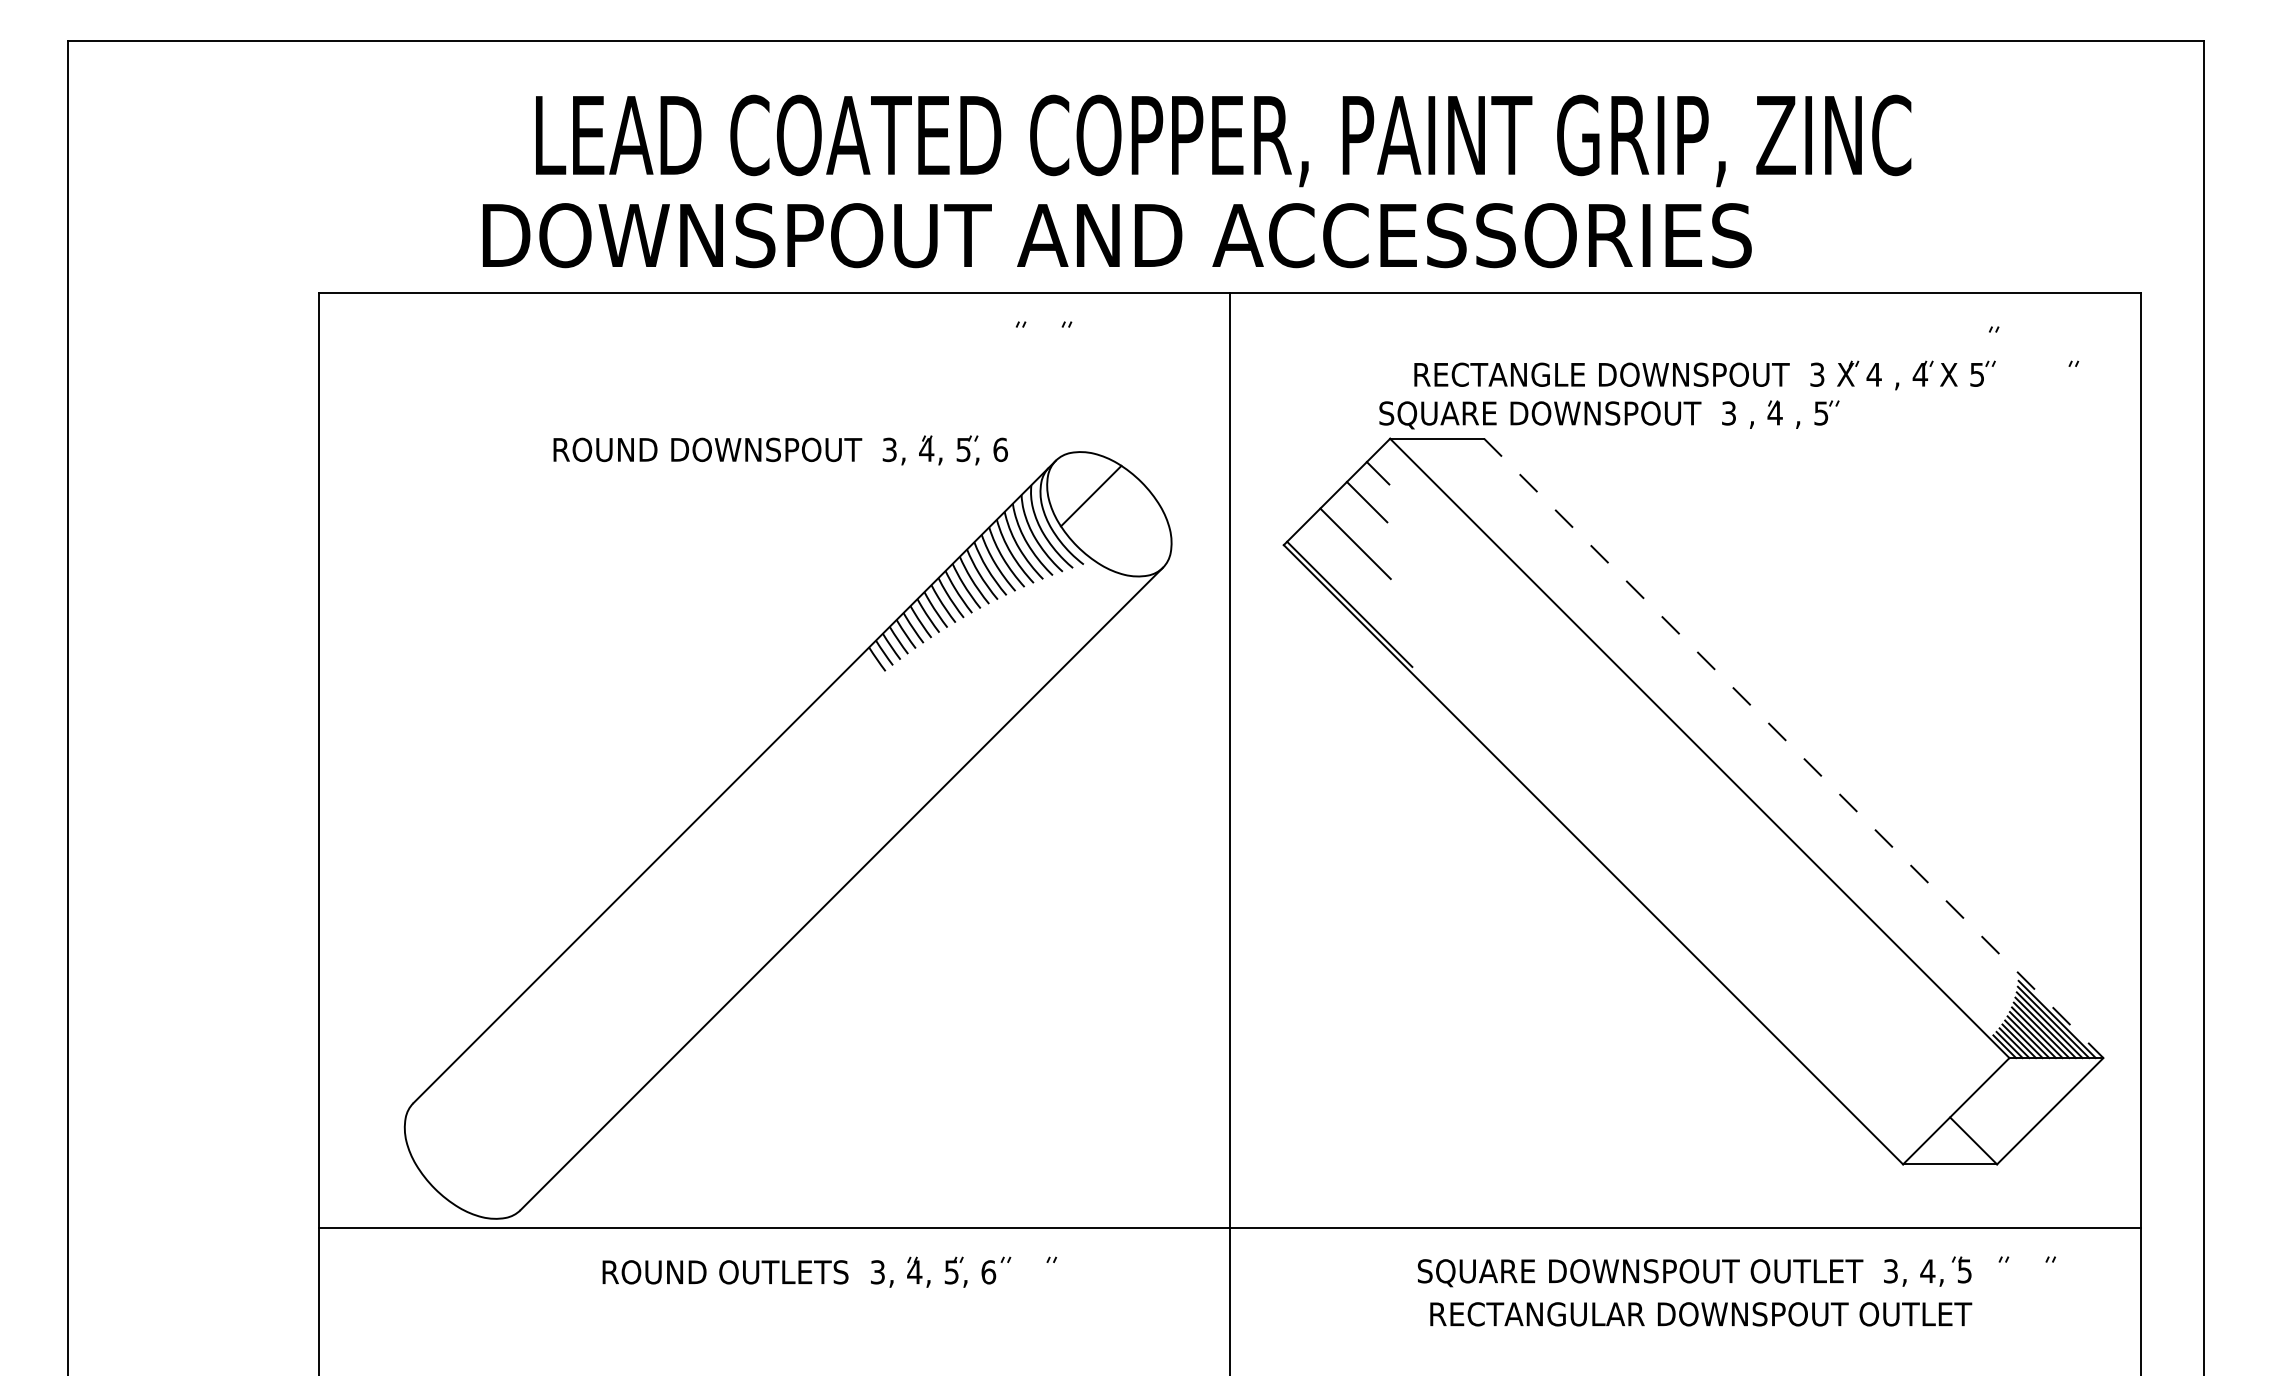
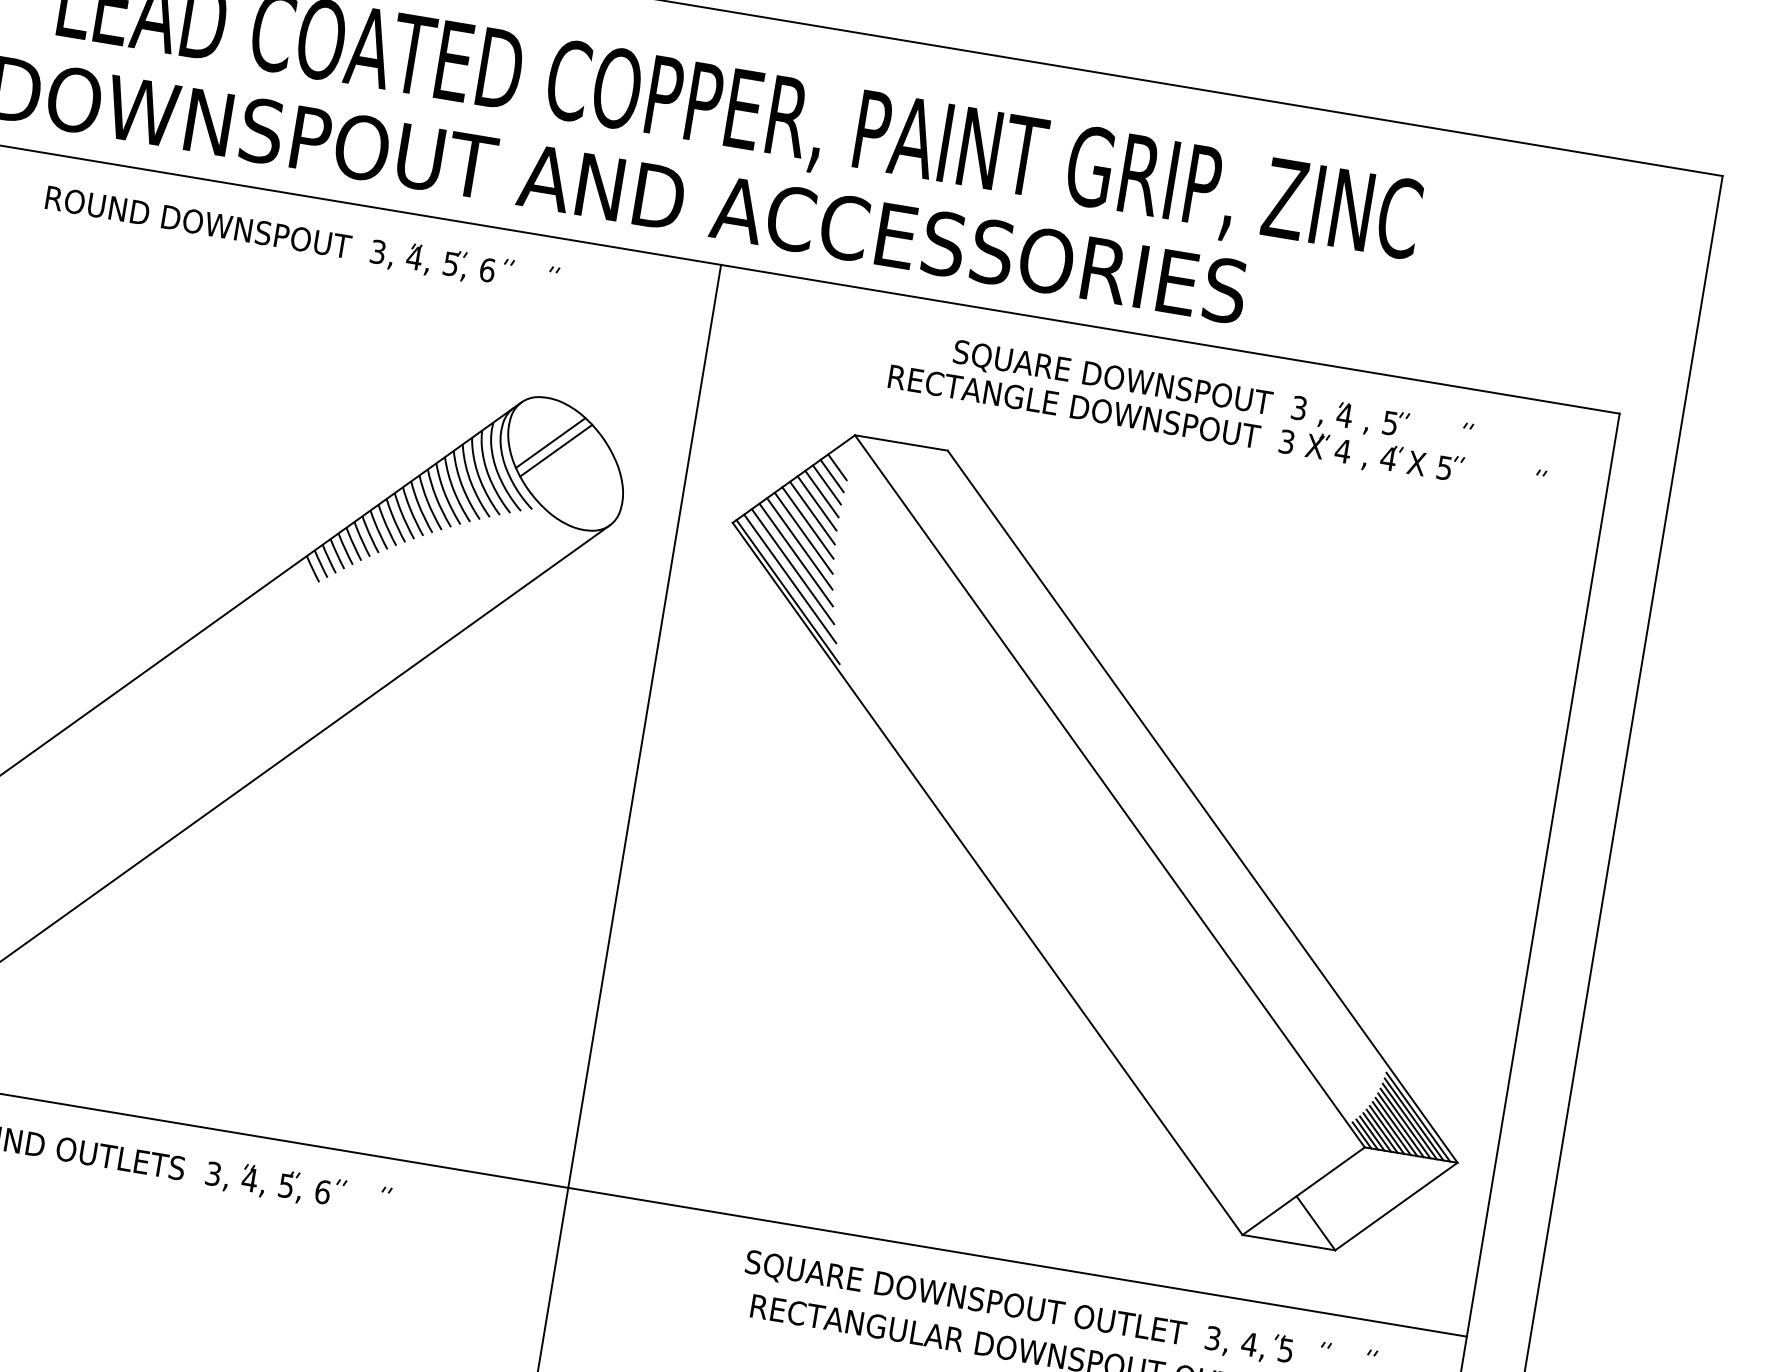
part: (1609, 414) -> (1181, 389), moved
part: (780, 450) -> (270, 234), moved
line: (1374, 482) -> (832, 475), added
line: (1370, 492) -> (826, 485), added
line: (1097, 502) -> (555, 450), added
line: (1363, 511) -> (816, 502), added
line: (1360, 522) -> (812, 513), added
line: (1358, 532) -> (808, 522), added
line: (1353, 554) -> (799, 543), added
line: (1351, 566) -> (796, 554), added
line: (1350, 578) -> (793, 566), added
line: (1349, 590) -> (790, 578), added
line: (1793, 748) -> (1202, 806), dashed -> solid

